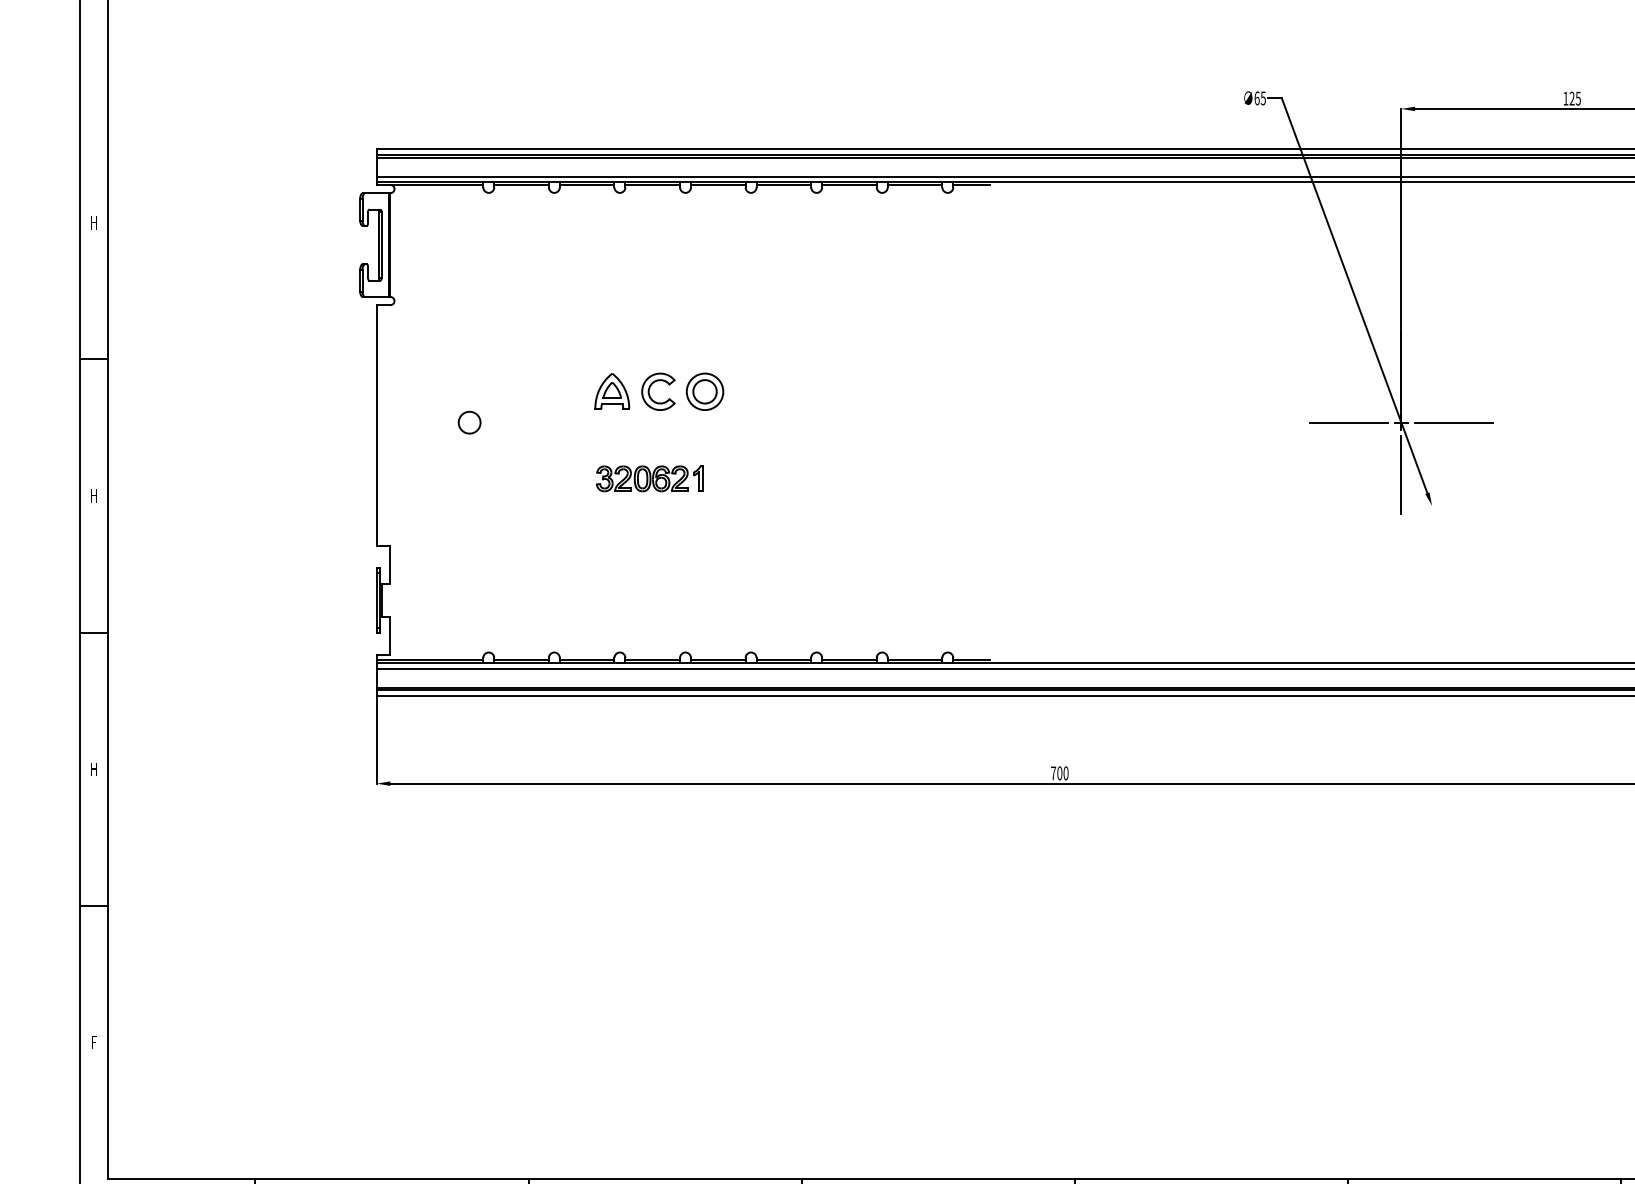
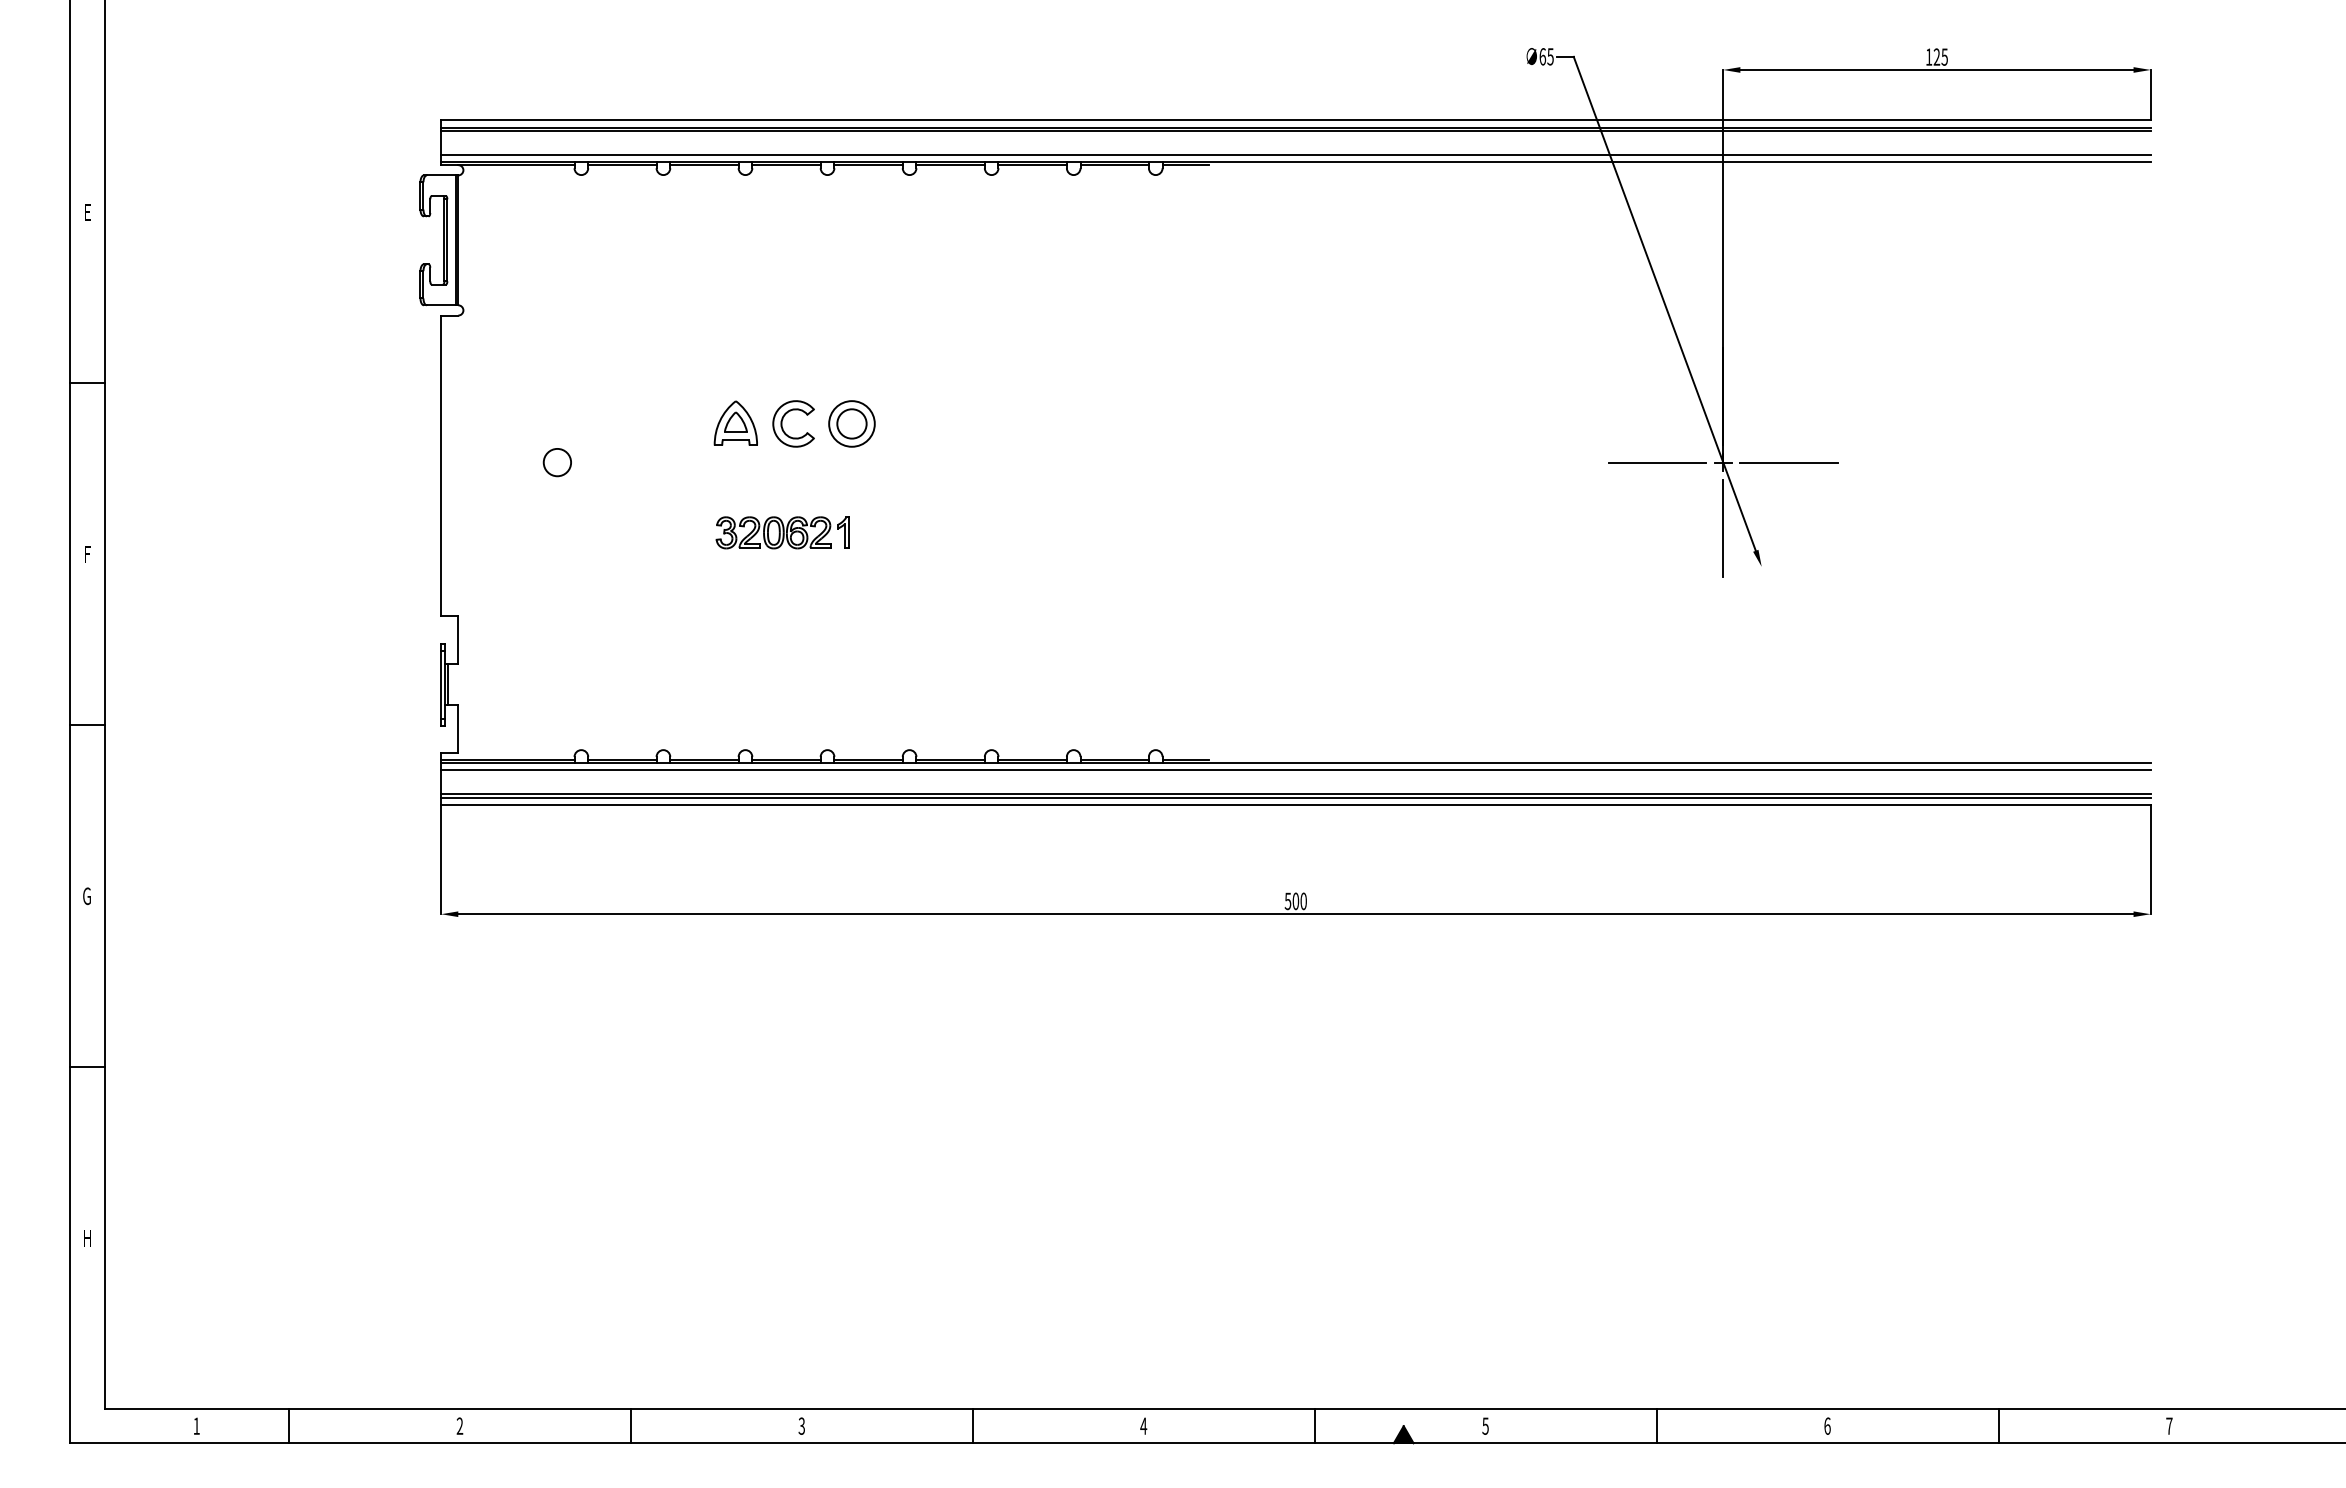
text: (94, 222) -> (87, 212), H -> E
text: (94, 496) -> (87, 554), H -> F
text: (93, 769) -> (86, 896), H -> G
text: (1053, 773) -> (1287, 901), 700 -> 500
text: (94, 1042) -> (87, 1238), F -> H

